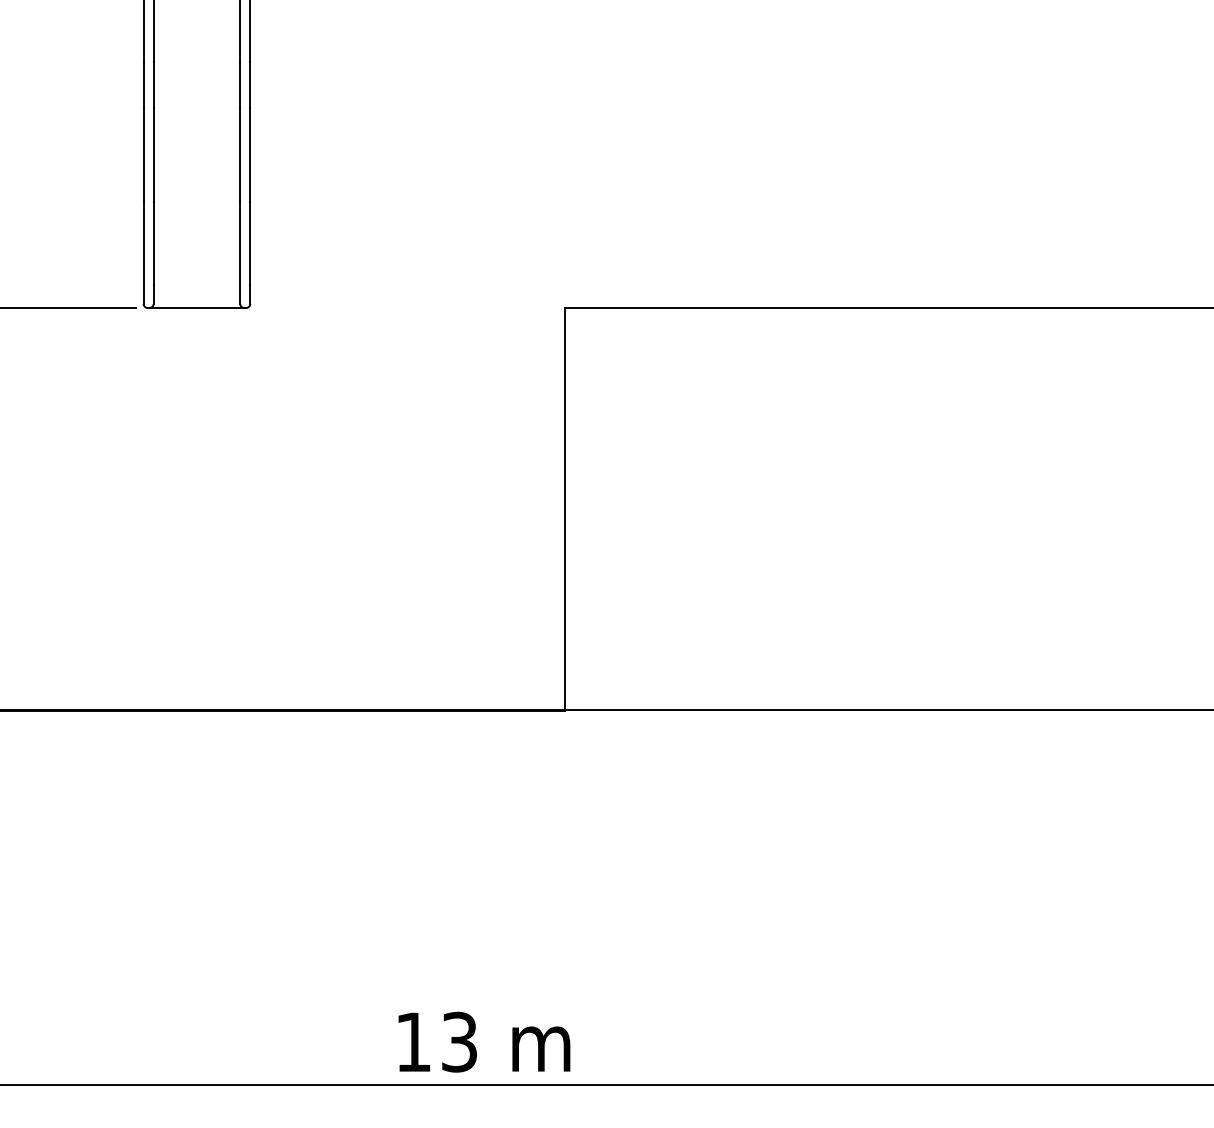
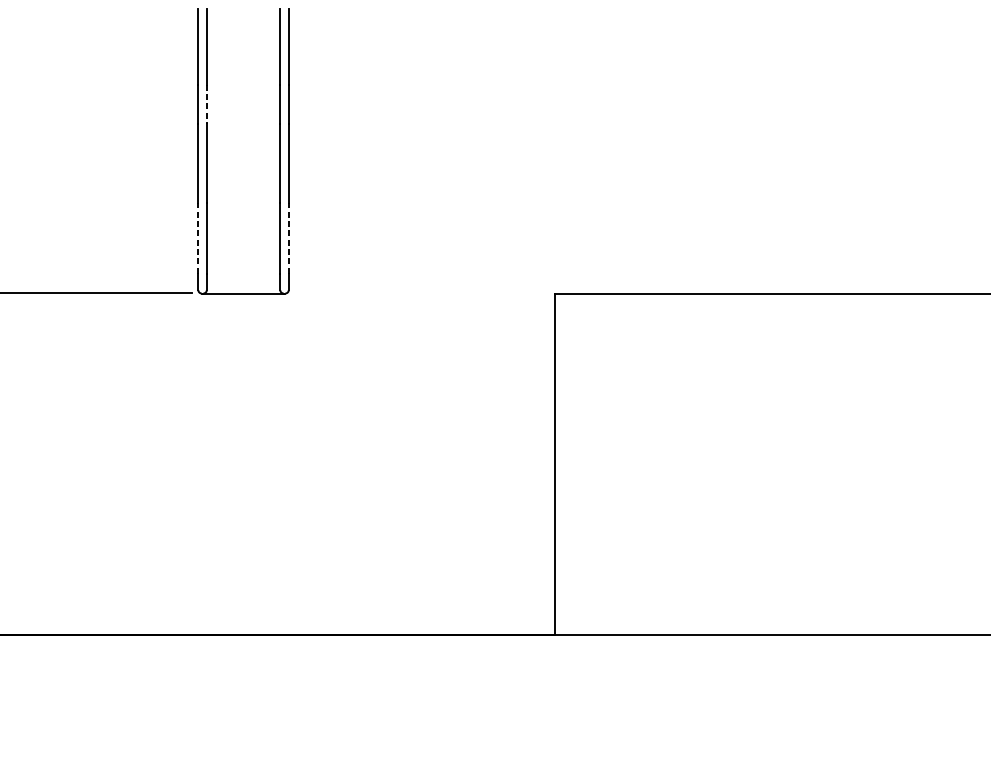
line: (153, 84) -> (206, 103), solid -> dashed
line: (143, 242) -> (198, 237), solid -> dashed
line: (250, 242) -> (288, 237), solid -> dashed

